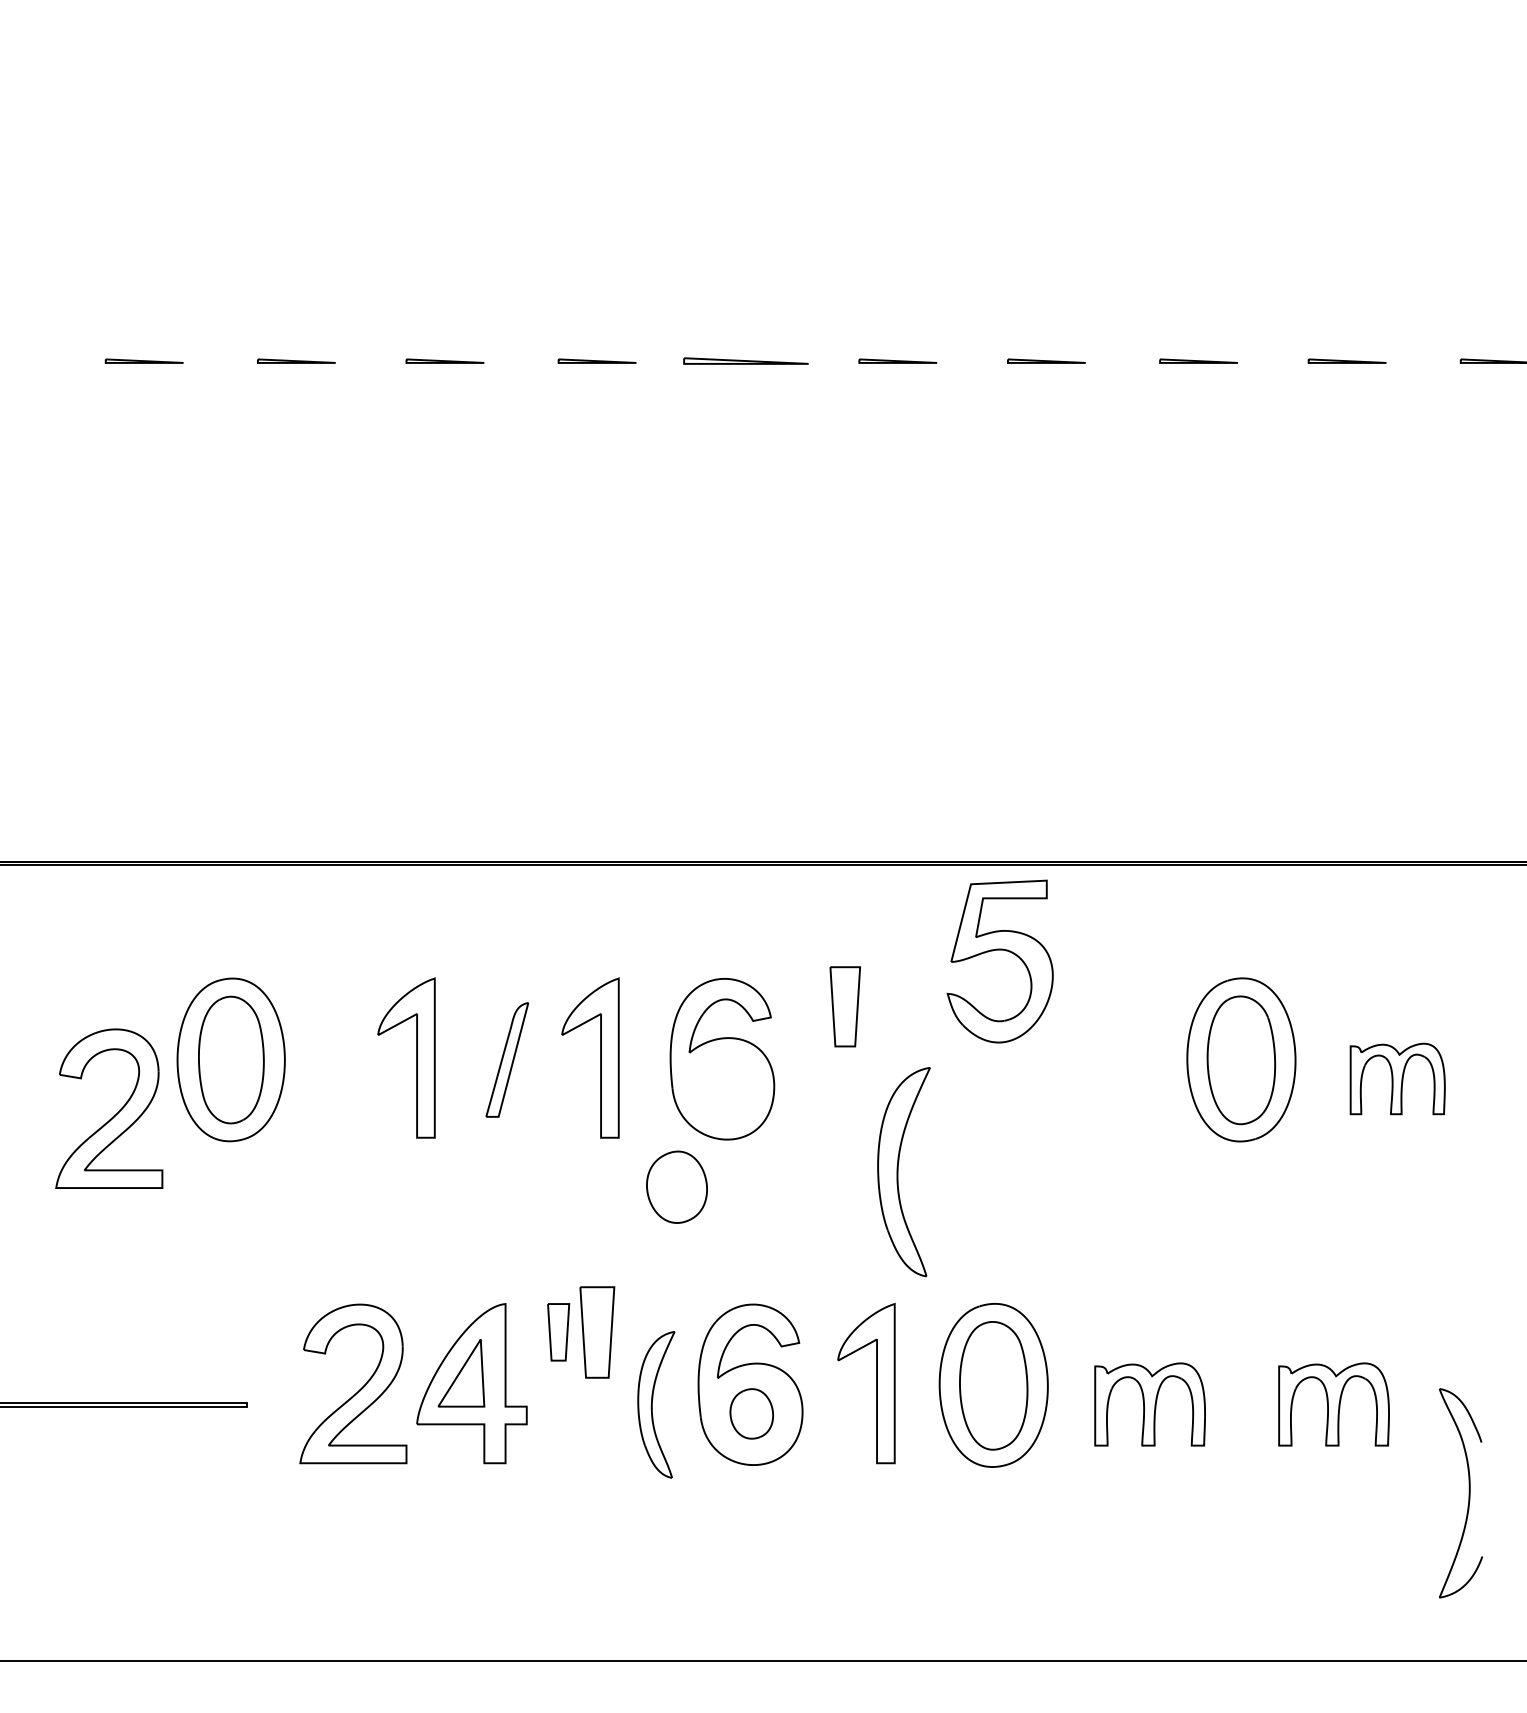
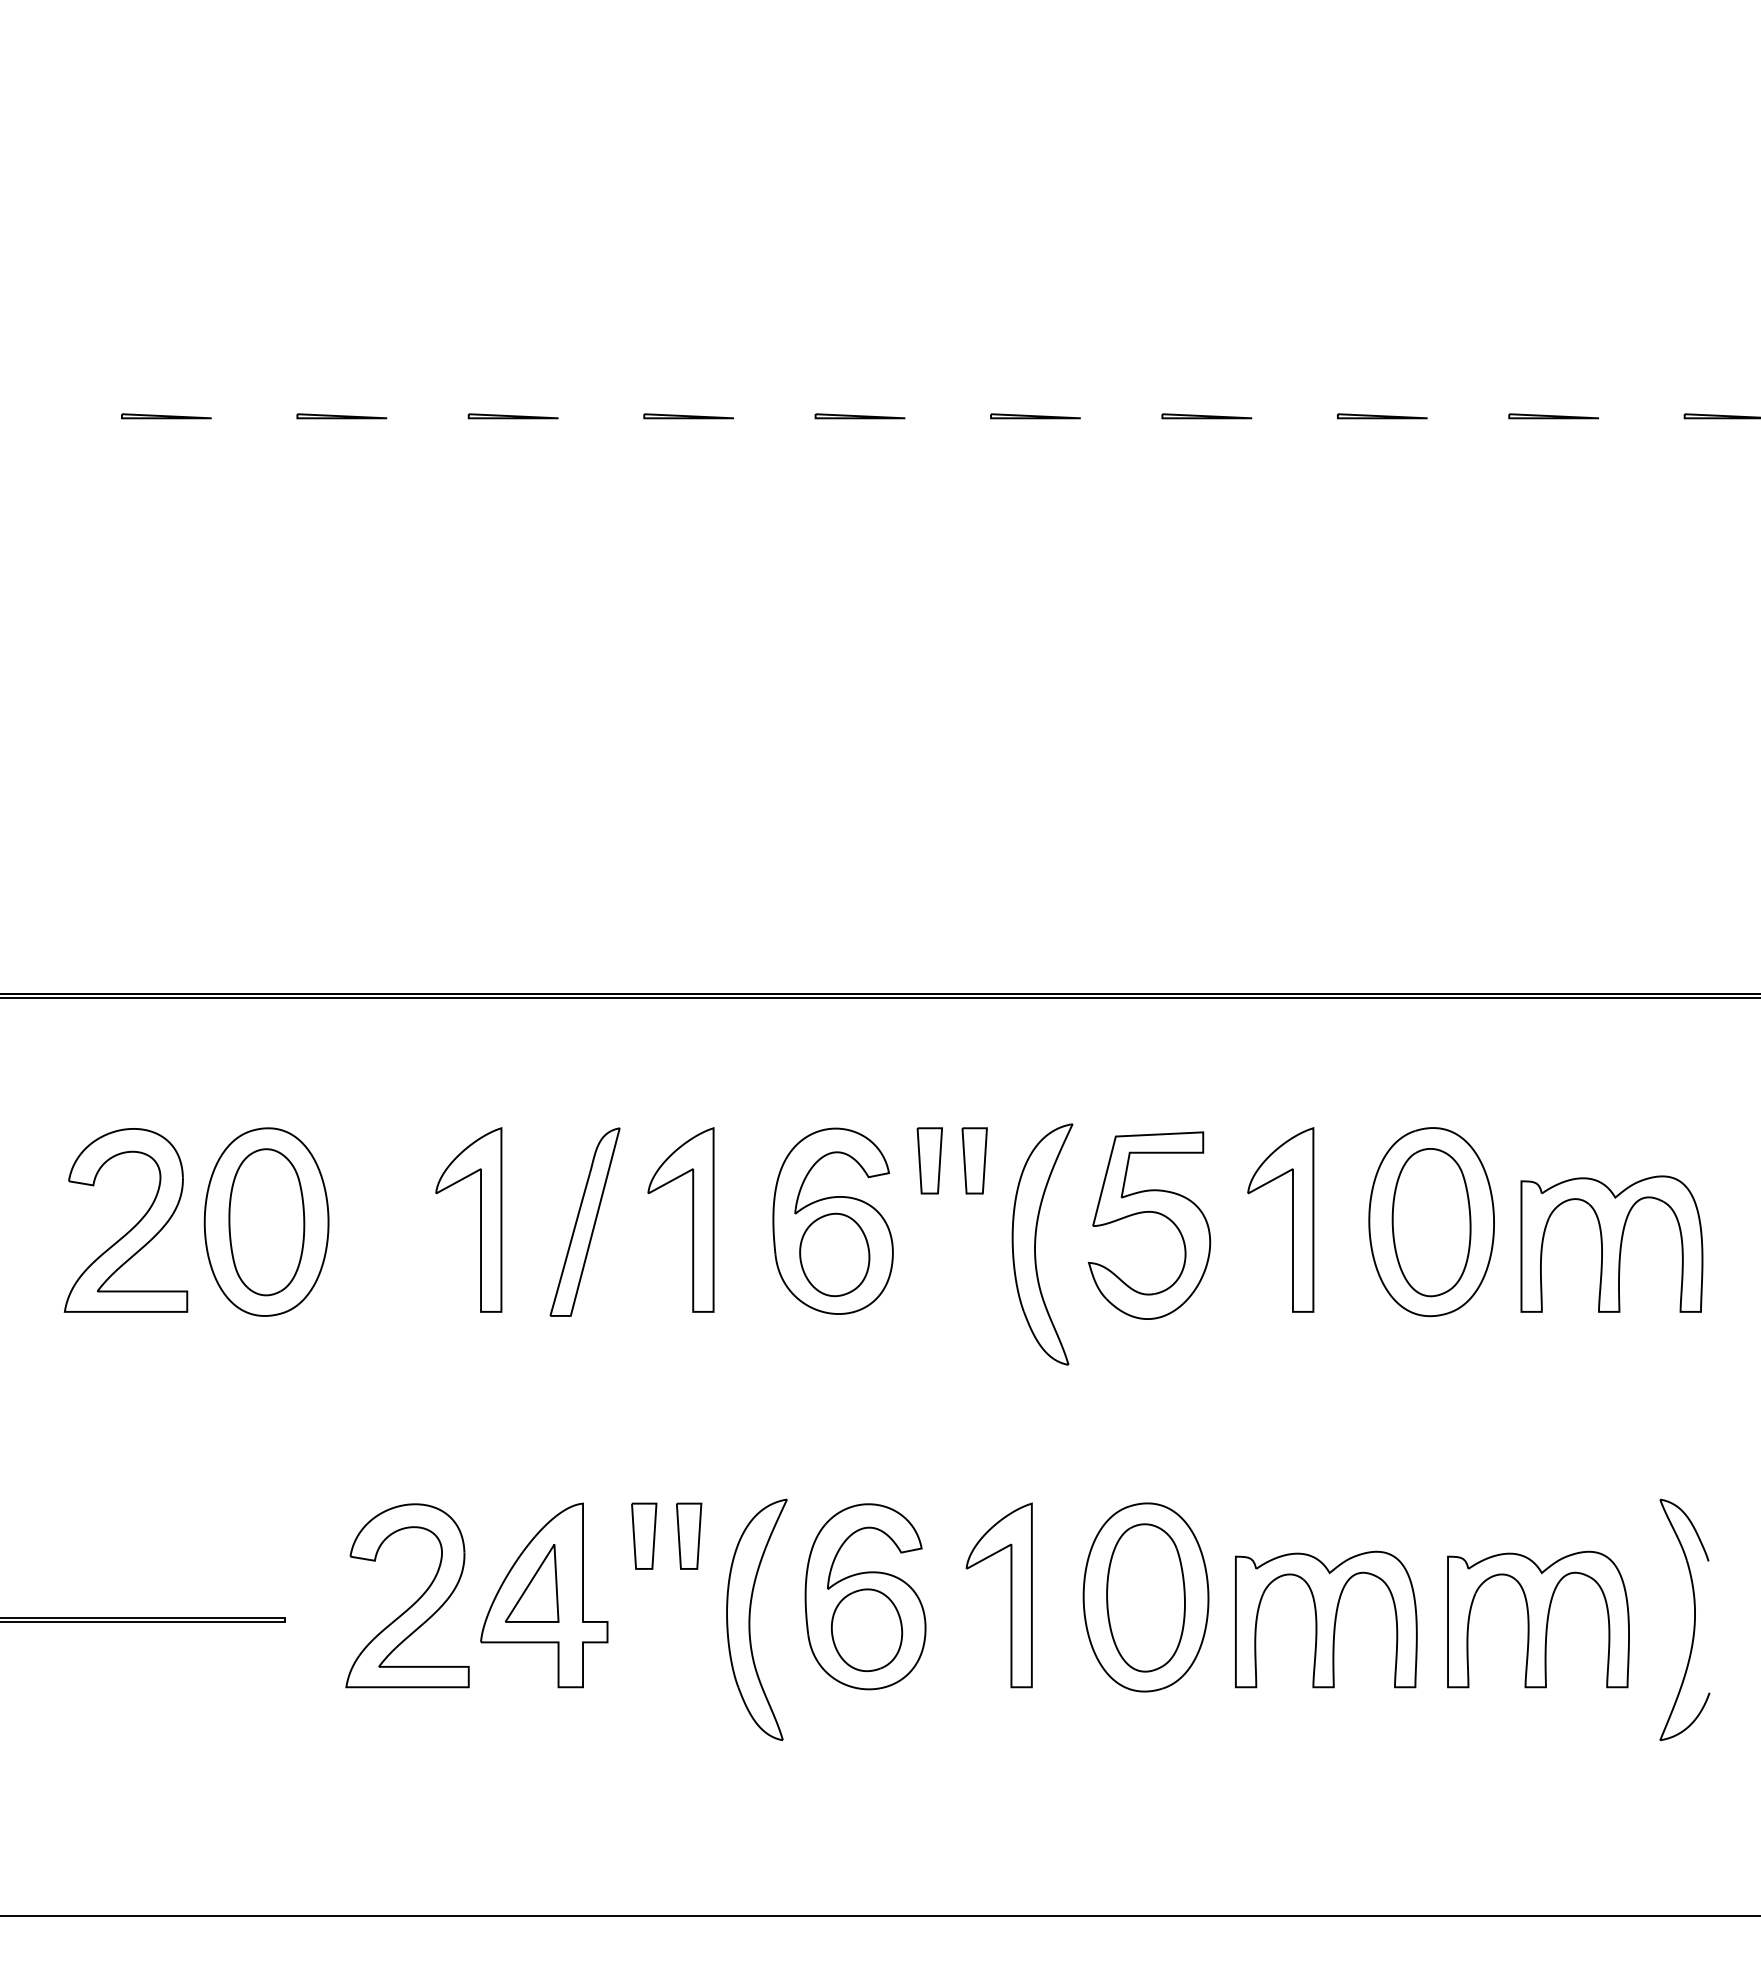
part: (745, 361) -> (859, 416), size x0.62
part: (1000, 950) -> (1149, 1212), moved
part: (805, 1006) -> (929, 1160), added
part: (845, 1006) -> (974, 1160), size x0.71
part: (1120, 1057) -> (1292, 1219), added
part: (506, 1059) -> (584, 1221), size x1.43
part: (1397, 1078) -> (1611, 1243), size x1.67
part: (114, 1114) -> (132, 1227), moved
part: (898, 1169) -> (1036, 1241), moved
curve: (648, 1187) -> (801, 1255), moved
part: (597, 1331) -> (689, 1535), size x0.62
part: (655, 1404) -> (756, 1619), size x1.43
part: (1150, 1404) -> (1326, 1619), size x1.43
part: (1334, 1404) -> (1538, 1619), size x1.43
part: (751, 1414) -> (866, 1630), size x1.43
part: (1468, 1496) -> (1693, 1623), moved

